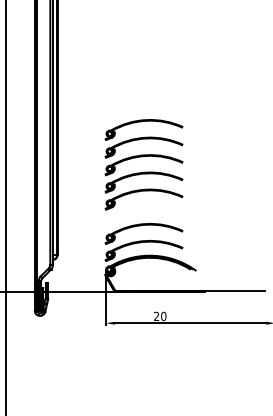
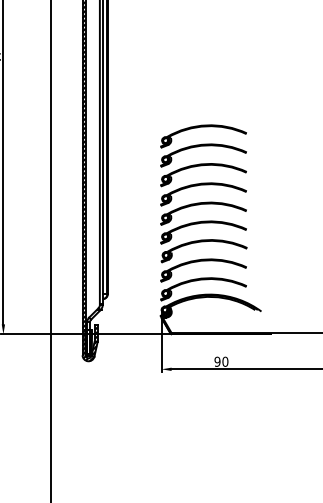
part: (143, 104) -> (203, 127), added
part: (143, 208) -> (203, 242), added
text: (156, 316) -> (217, 361), 20 -> 90

